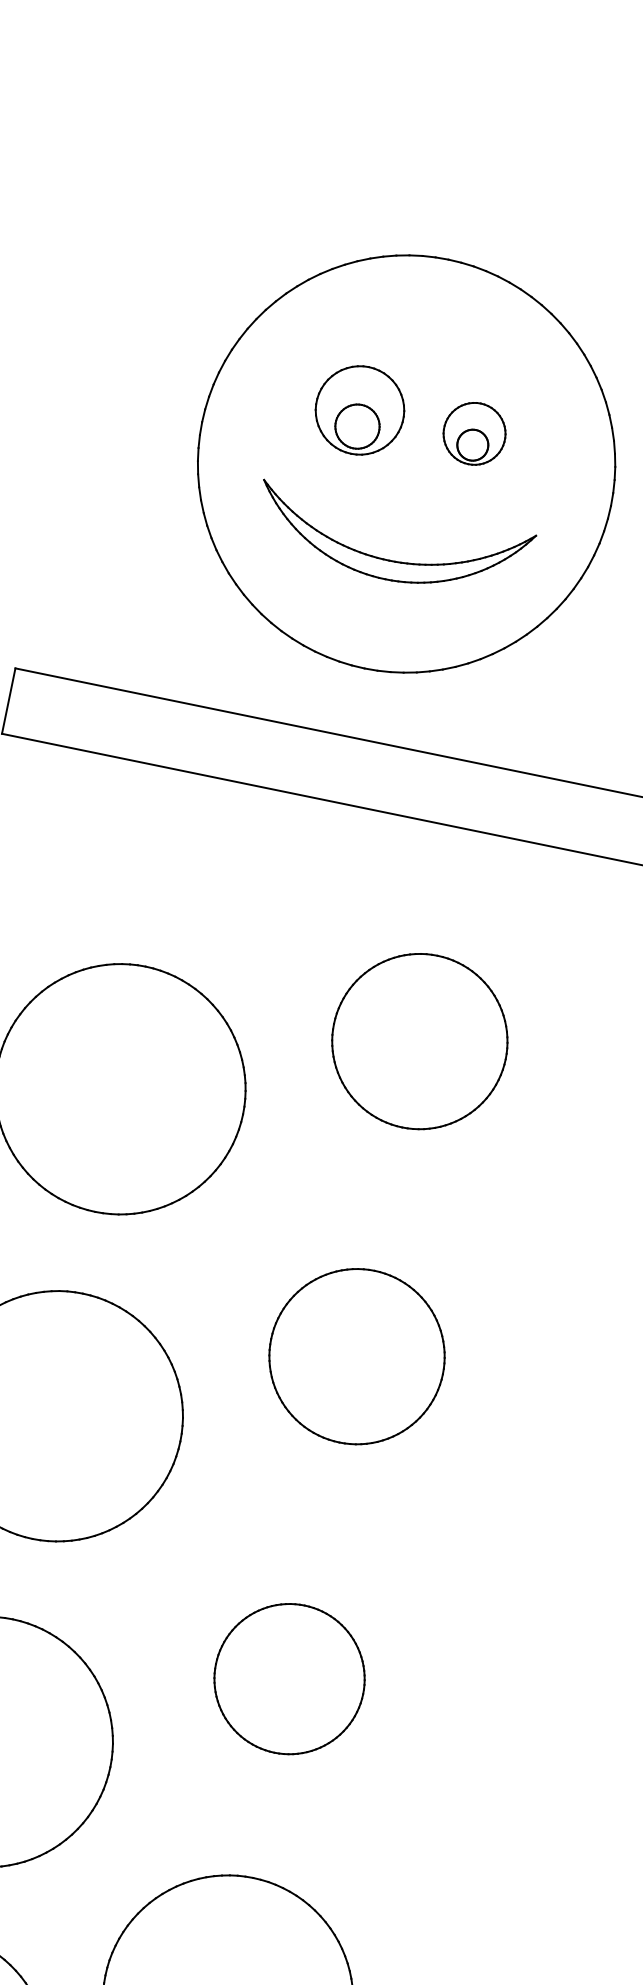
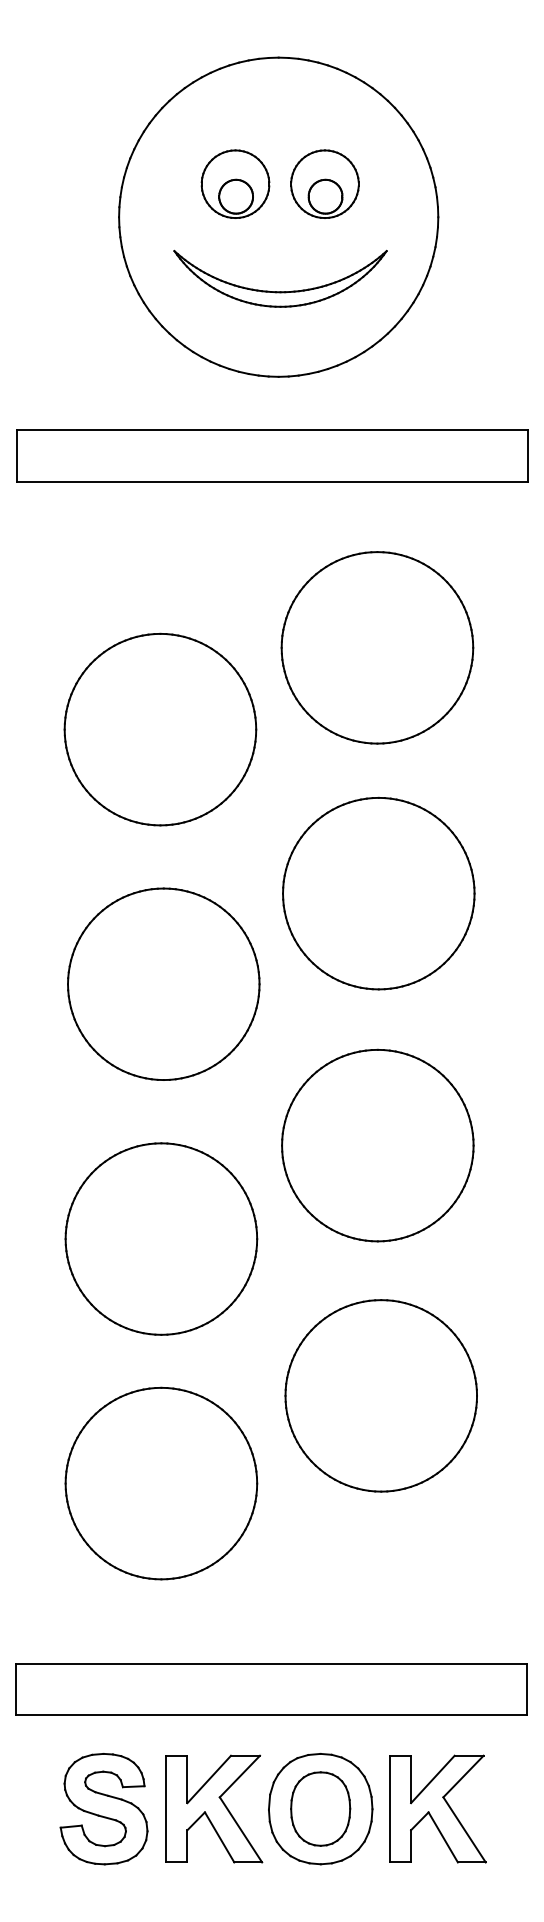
part: (474, 432) -> (324, 183), size x1.43
part: (420, 1041) -> (377, 647), size x1.43
part: (356, 1356) -> (378, 893), size x1.43
part: (289, 1678) -> (377, 1145), size x1.67

